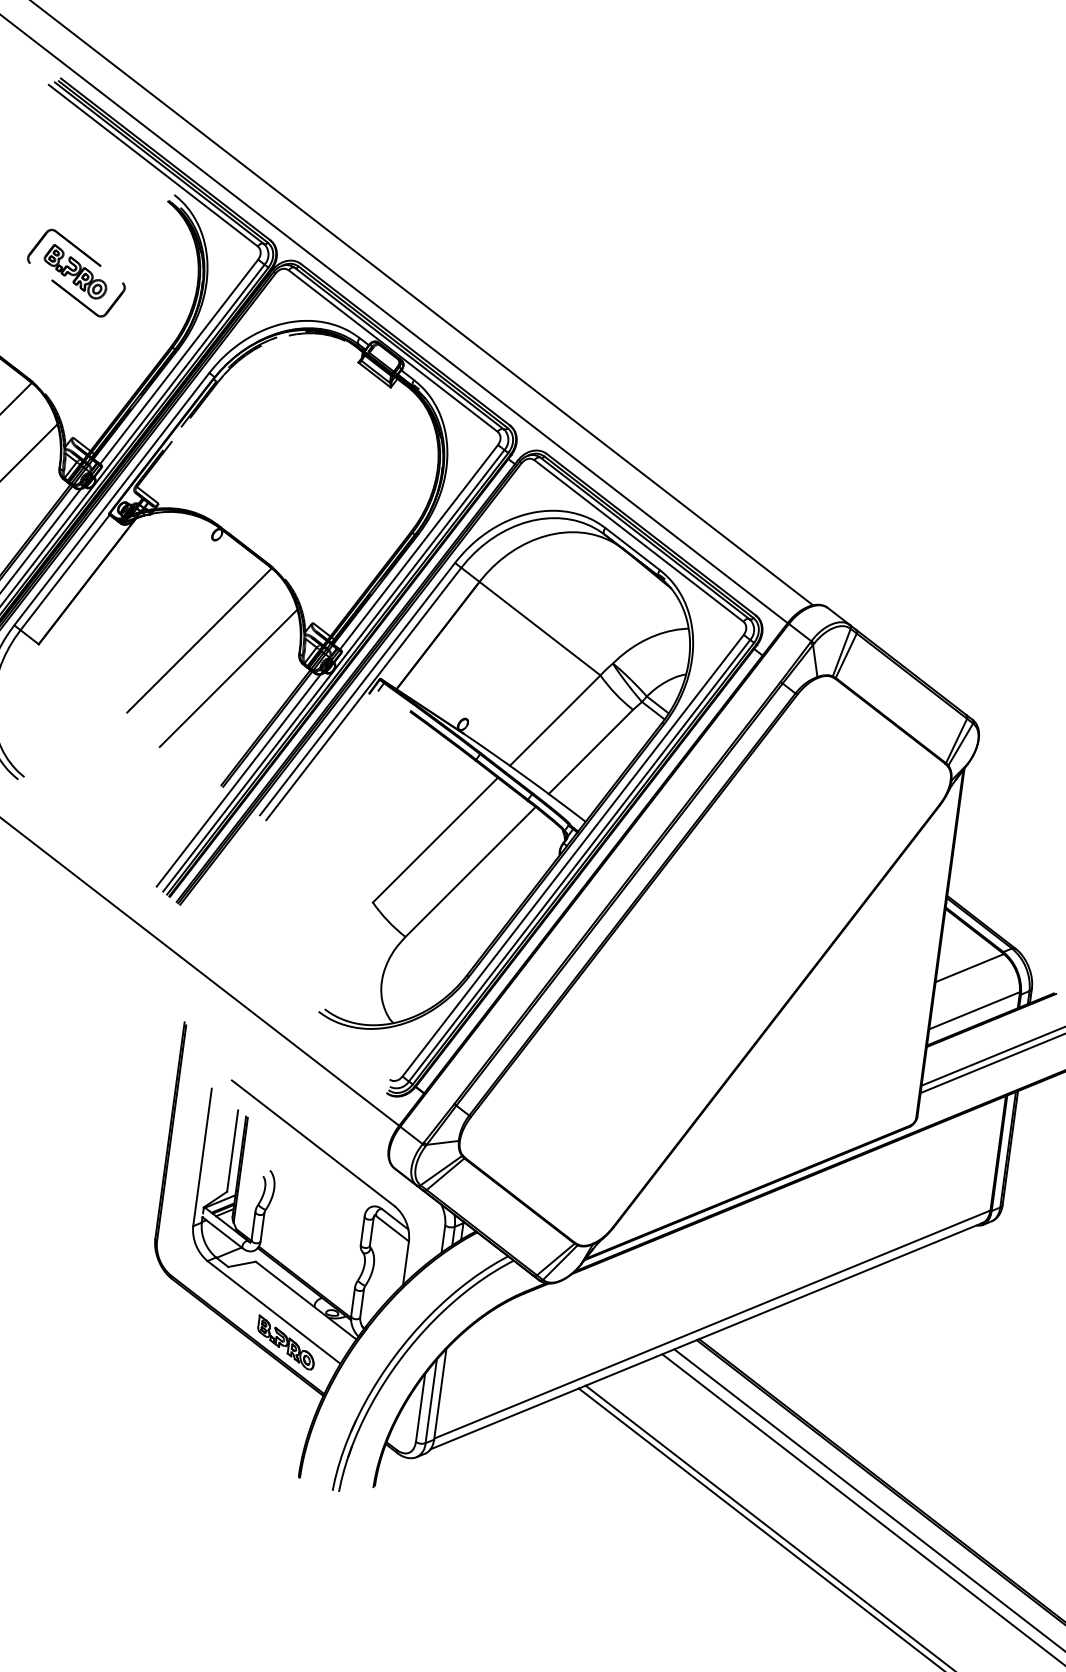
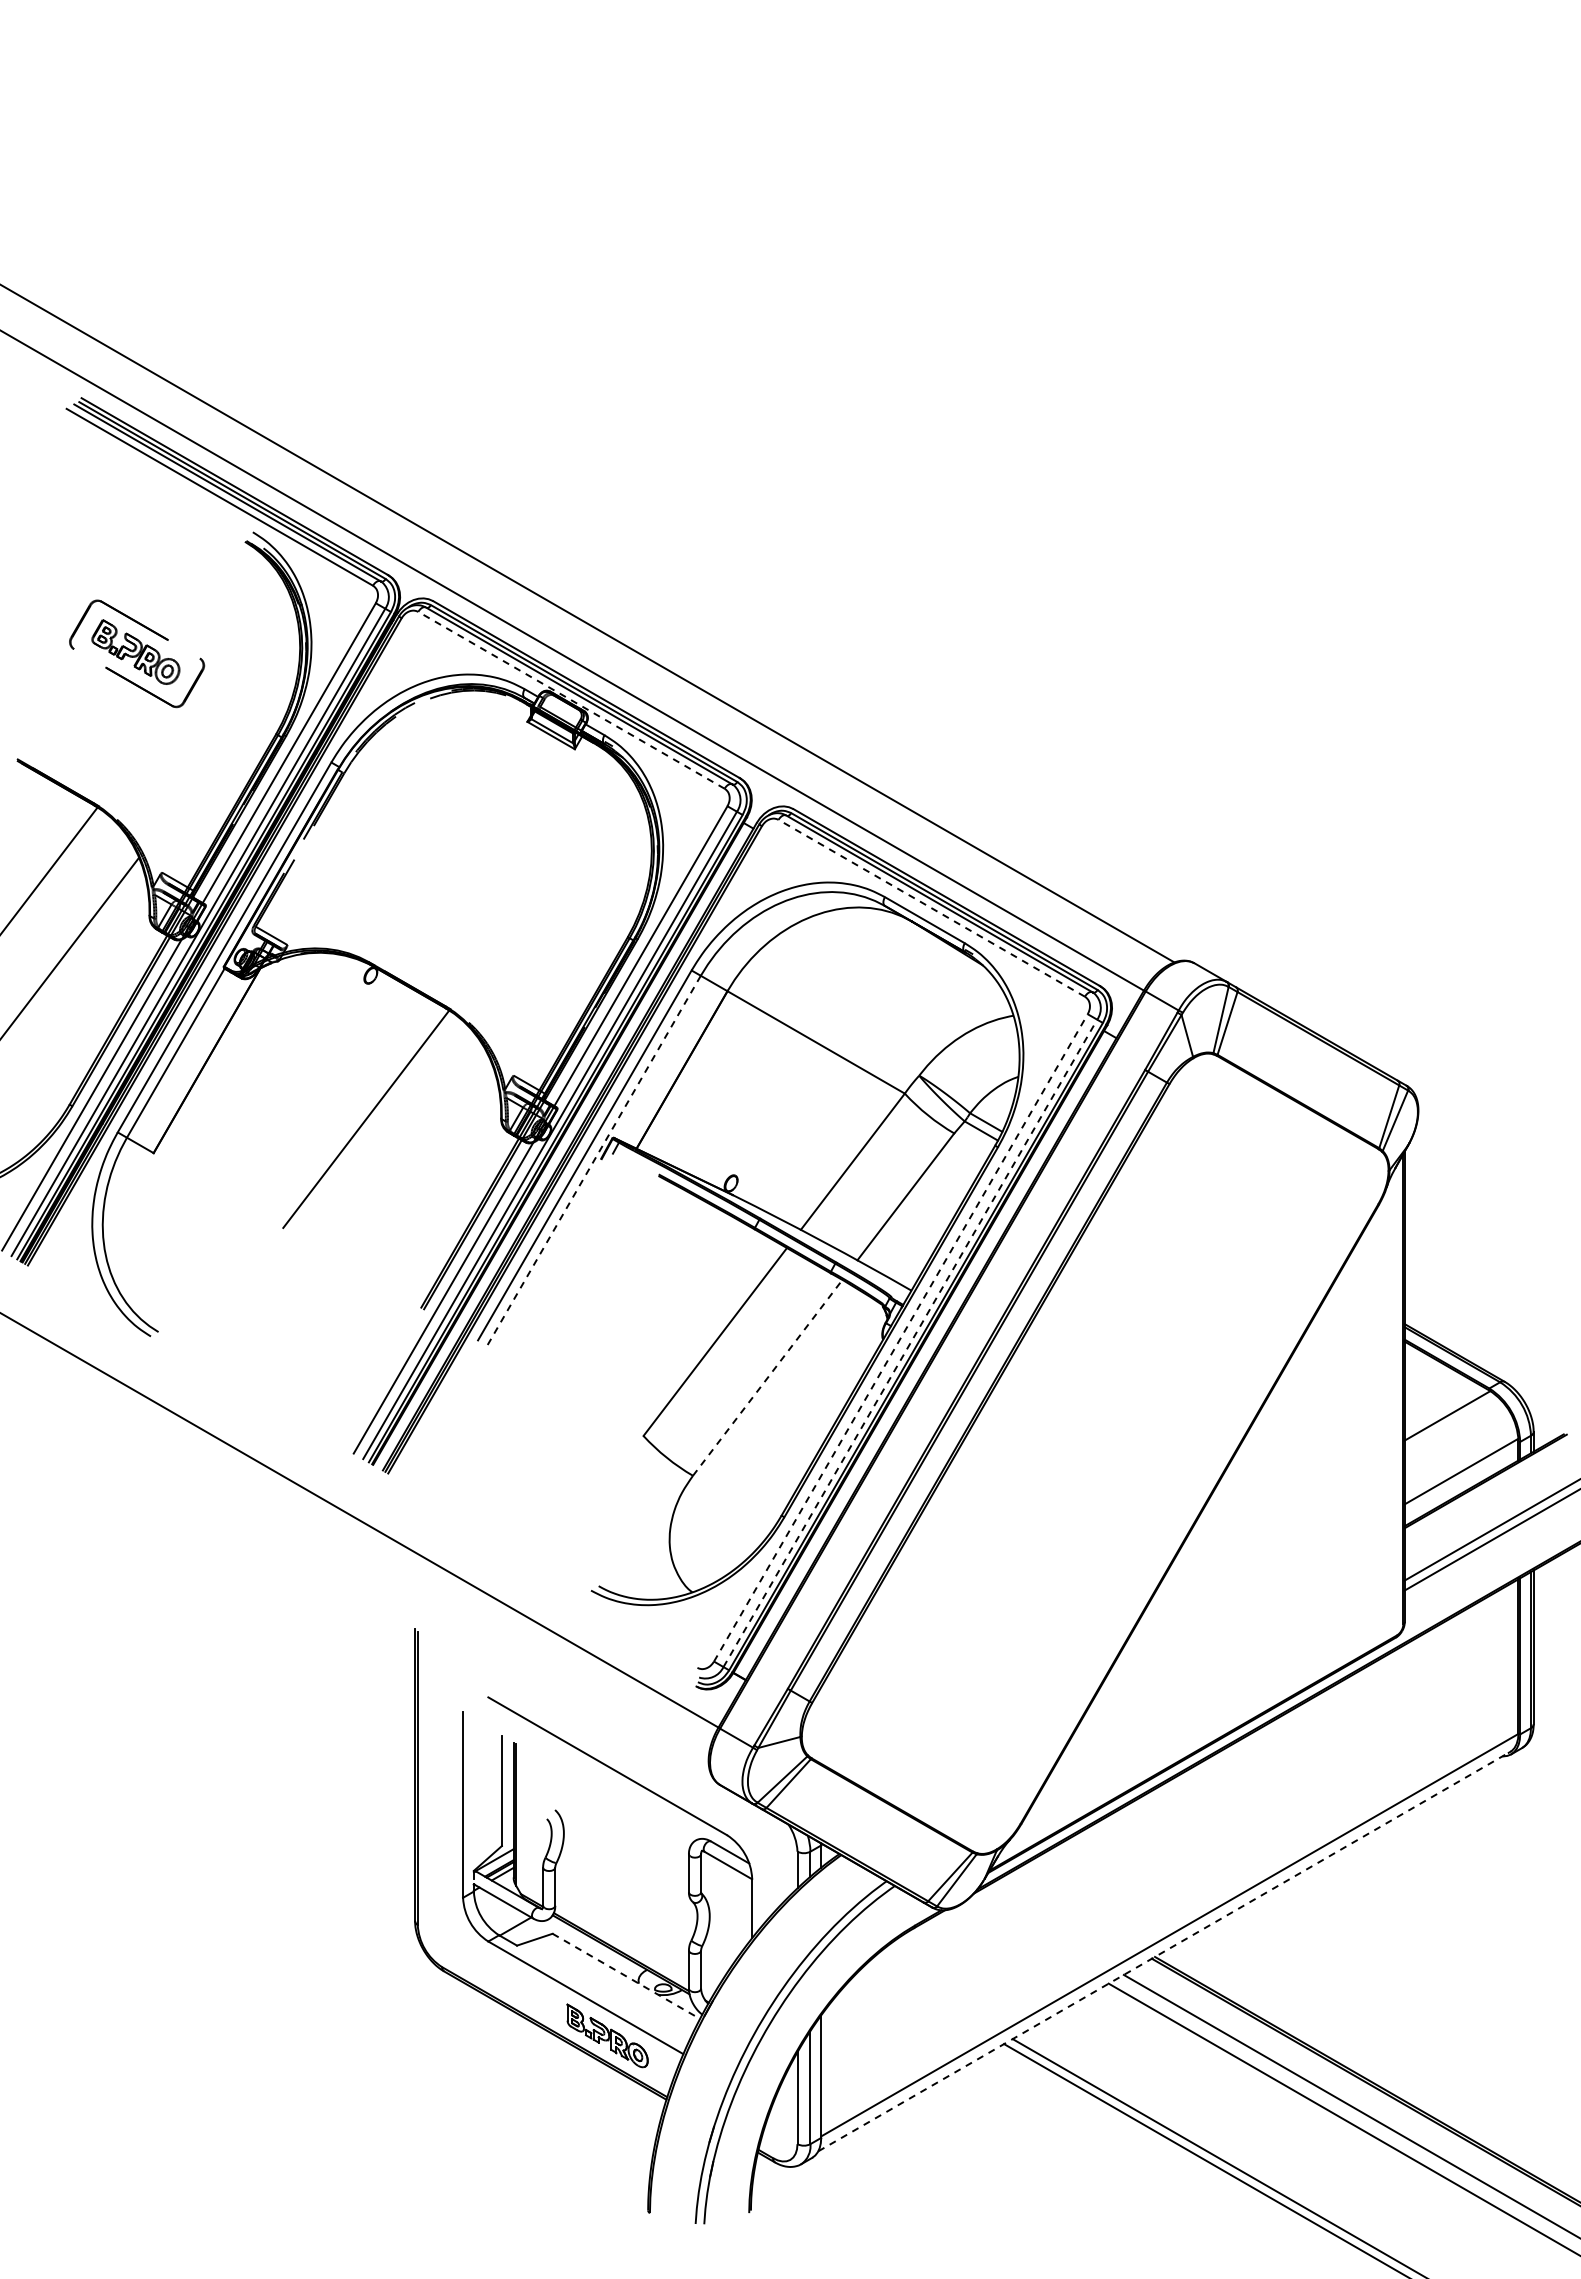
line: (393, 351) -> (571, 700), solid -> dashed
line: (638, 541) -> (931, 908), solid -> dashed
line: (228, 677) -> (411, 1163), removed
line: (364, 693) -> (594, 1160), solid -> dashed
line: (572, 855) -> (900, 1337), solid -> dashed
line: (579, 860) -> (910, 1343), solid -> dashed
line: (470, 871) -> (767, 1377), solid -> dashed
line: (306, 1300) -> (626, 1976), solid -> dashed
line: (707, 1335) -> (1165, 1950), solid -> dashed

